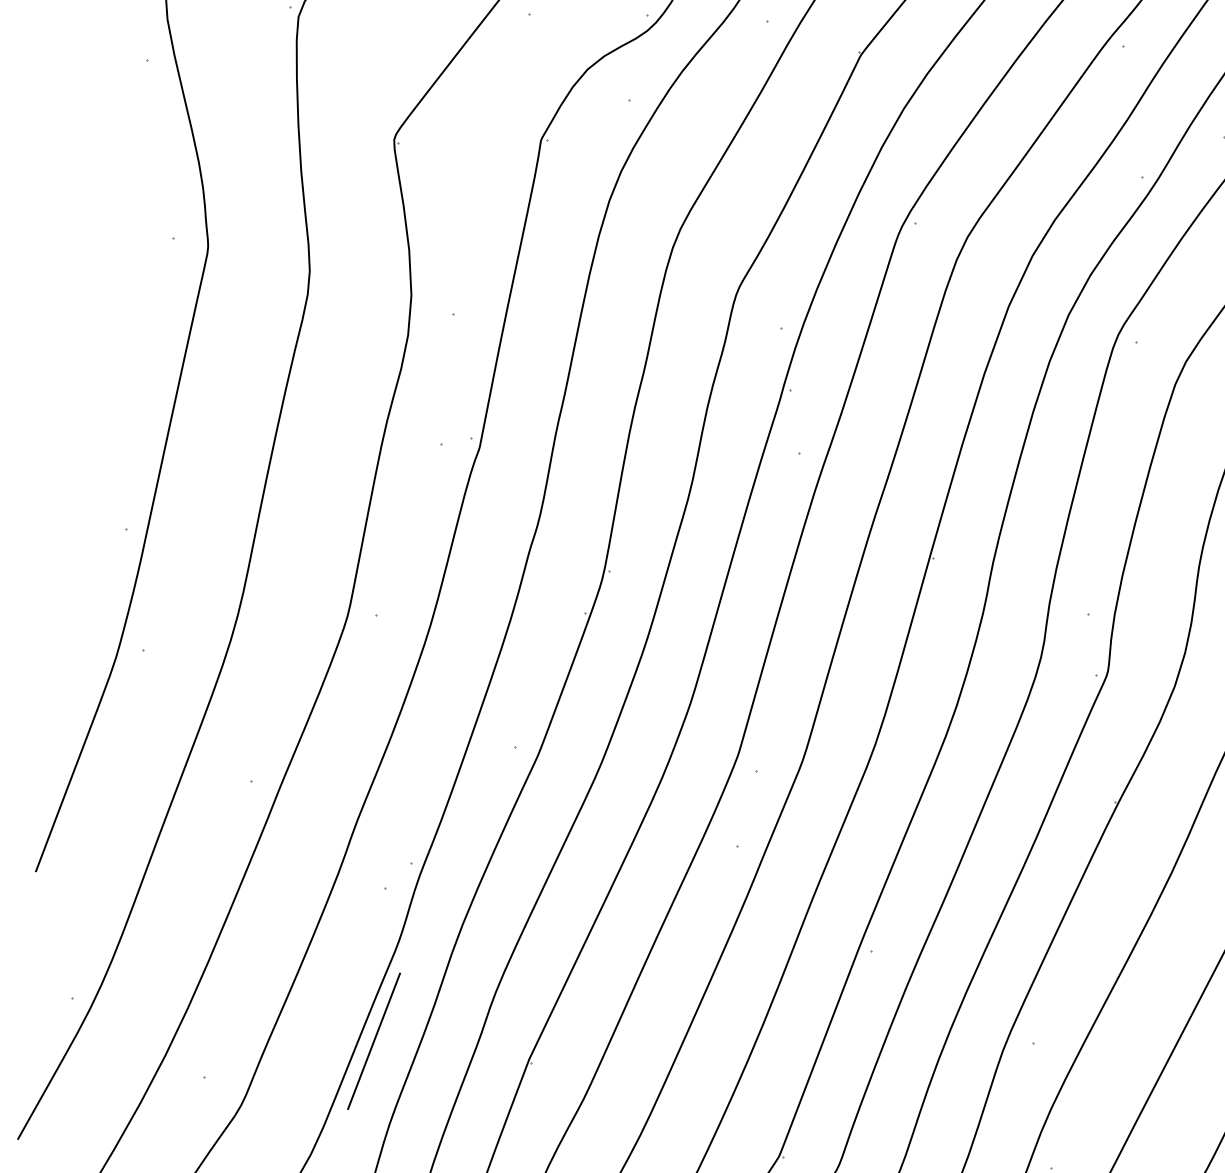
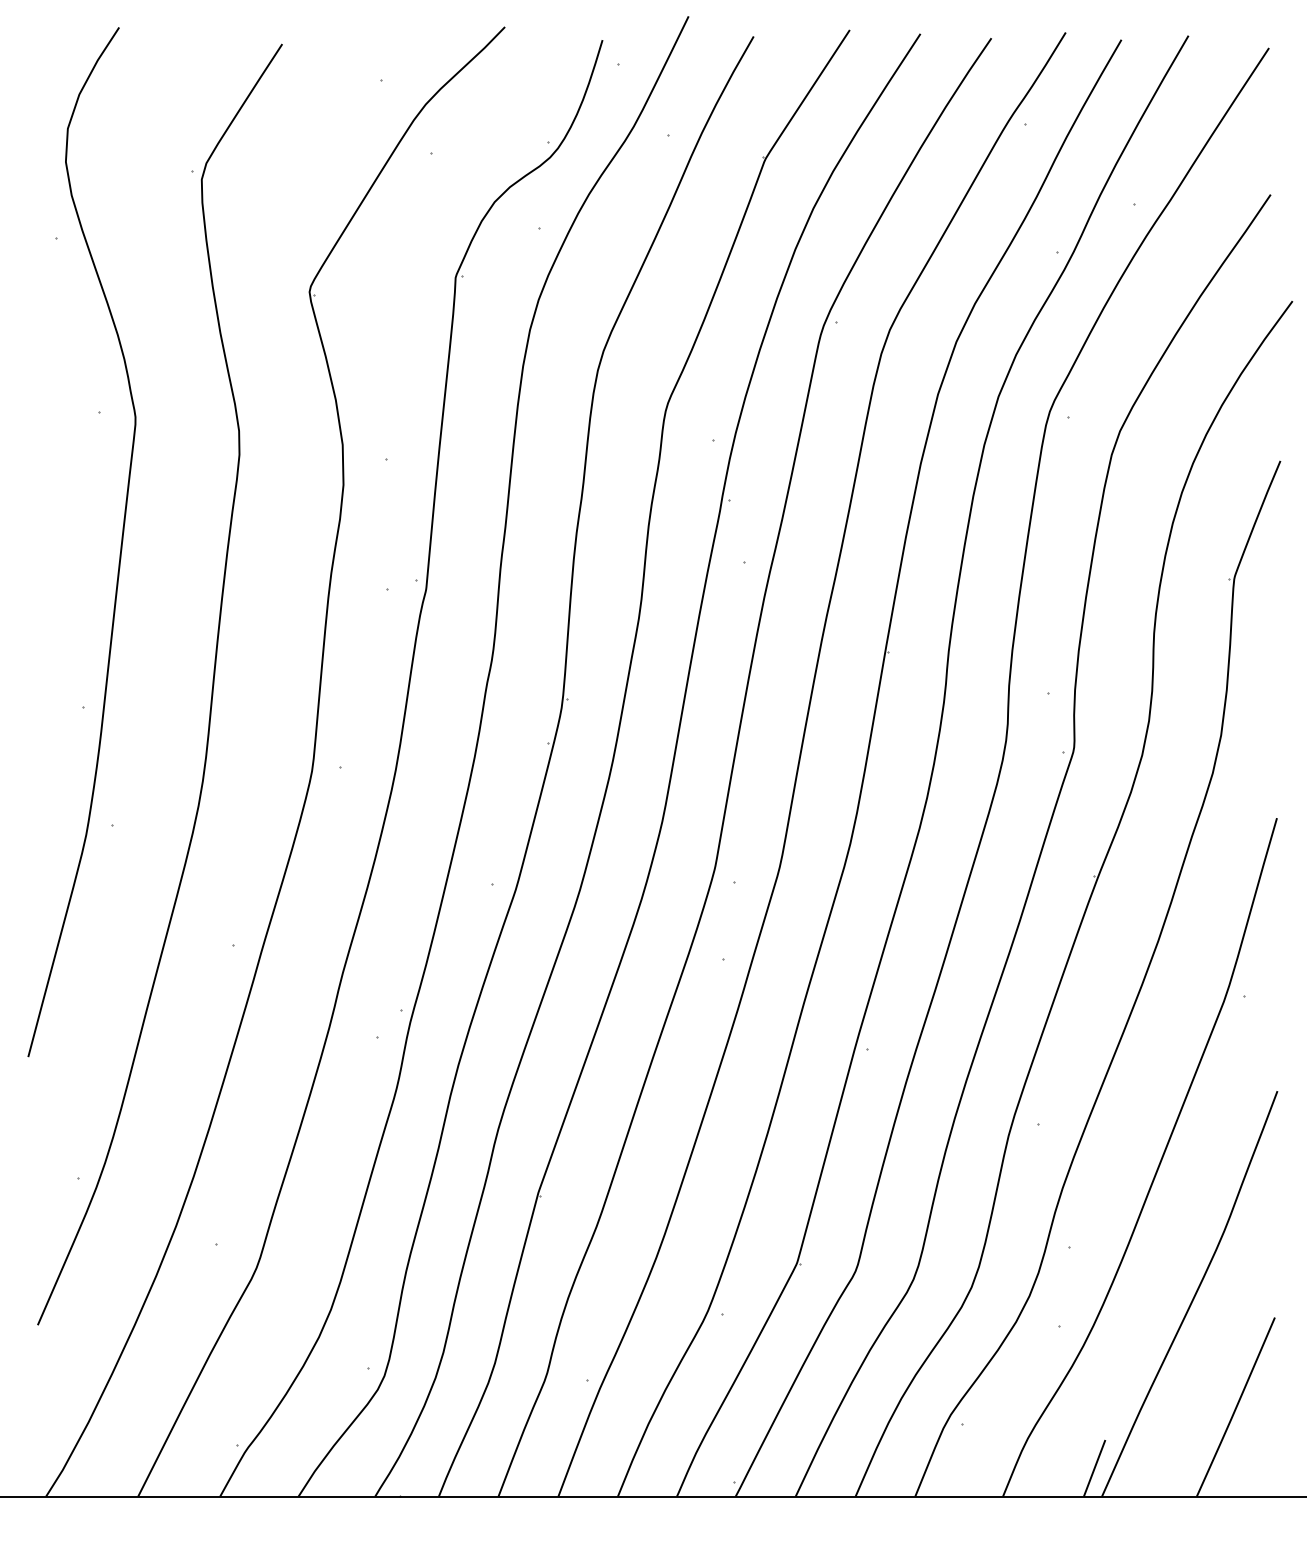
line: (373, 1041) -> (381, 1190), removed

